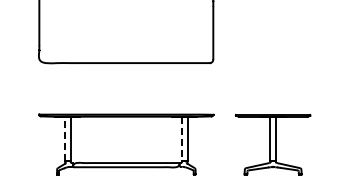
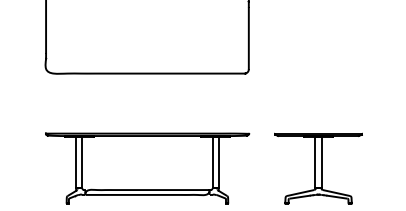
line: (65, 138) -> (76, 161), dashed -> solid
line: (182, 139) -> (212, 162), dashed -> solid

